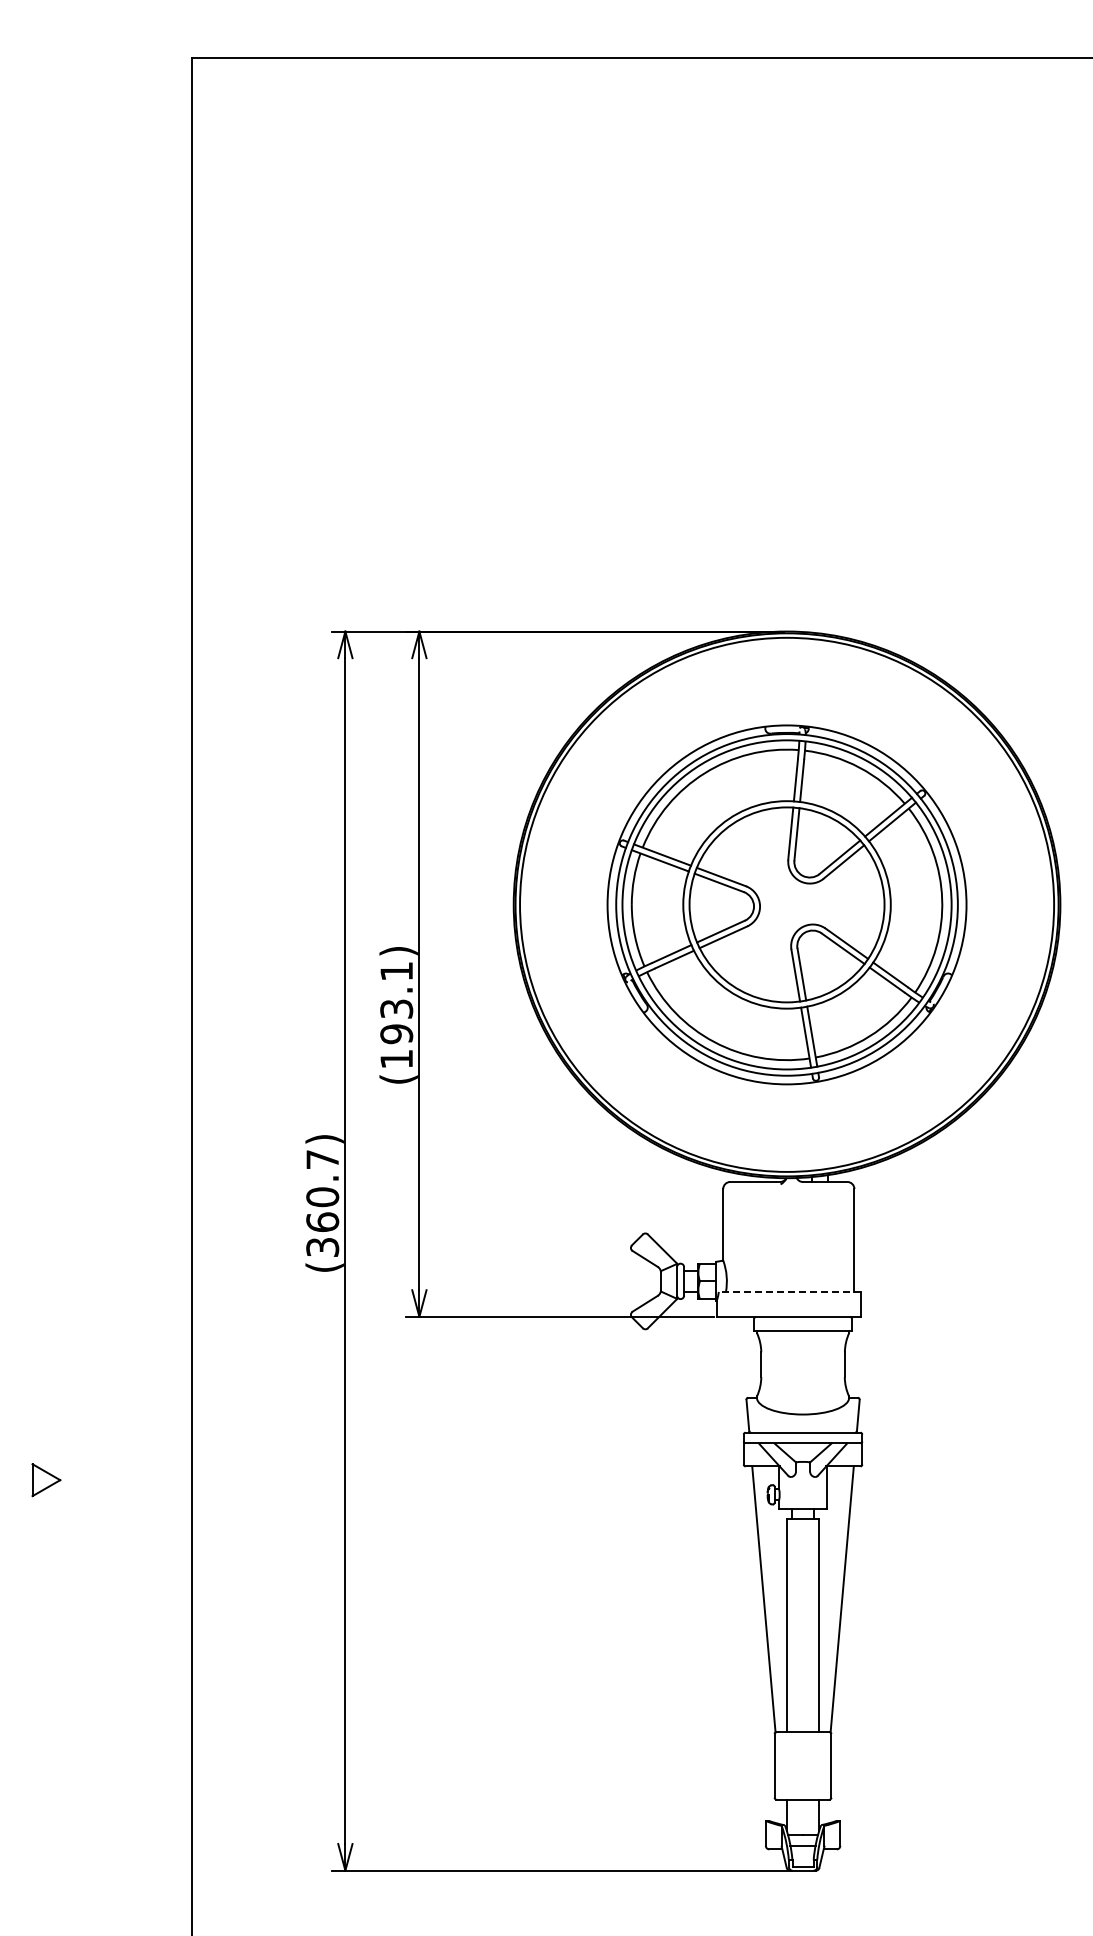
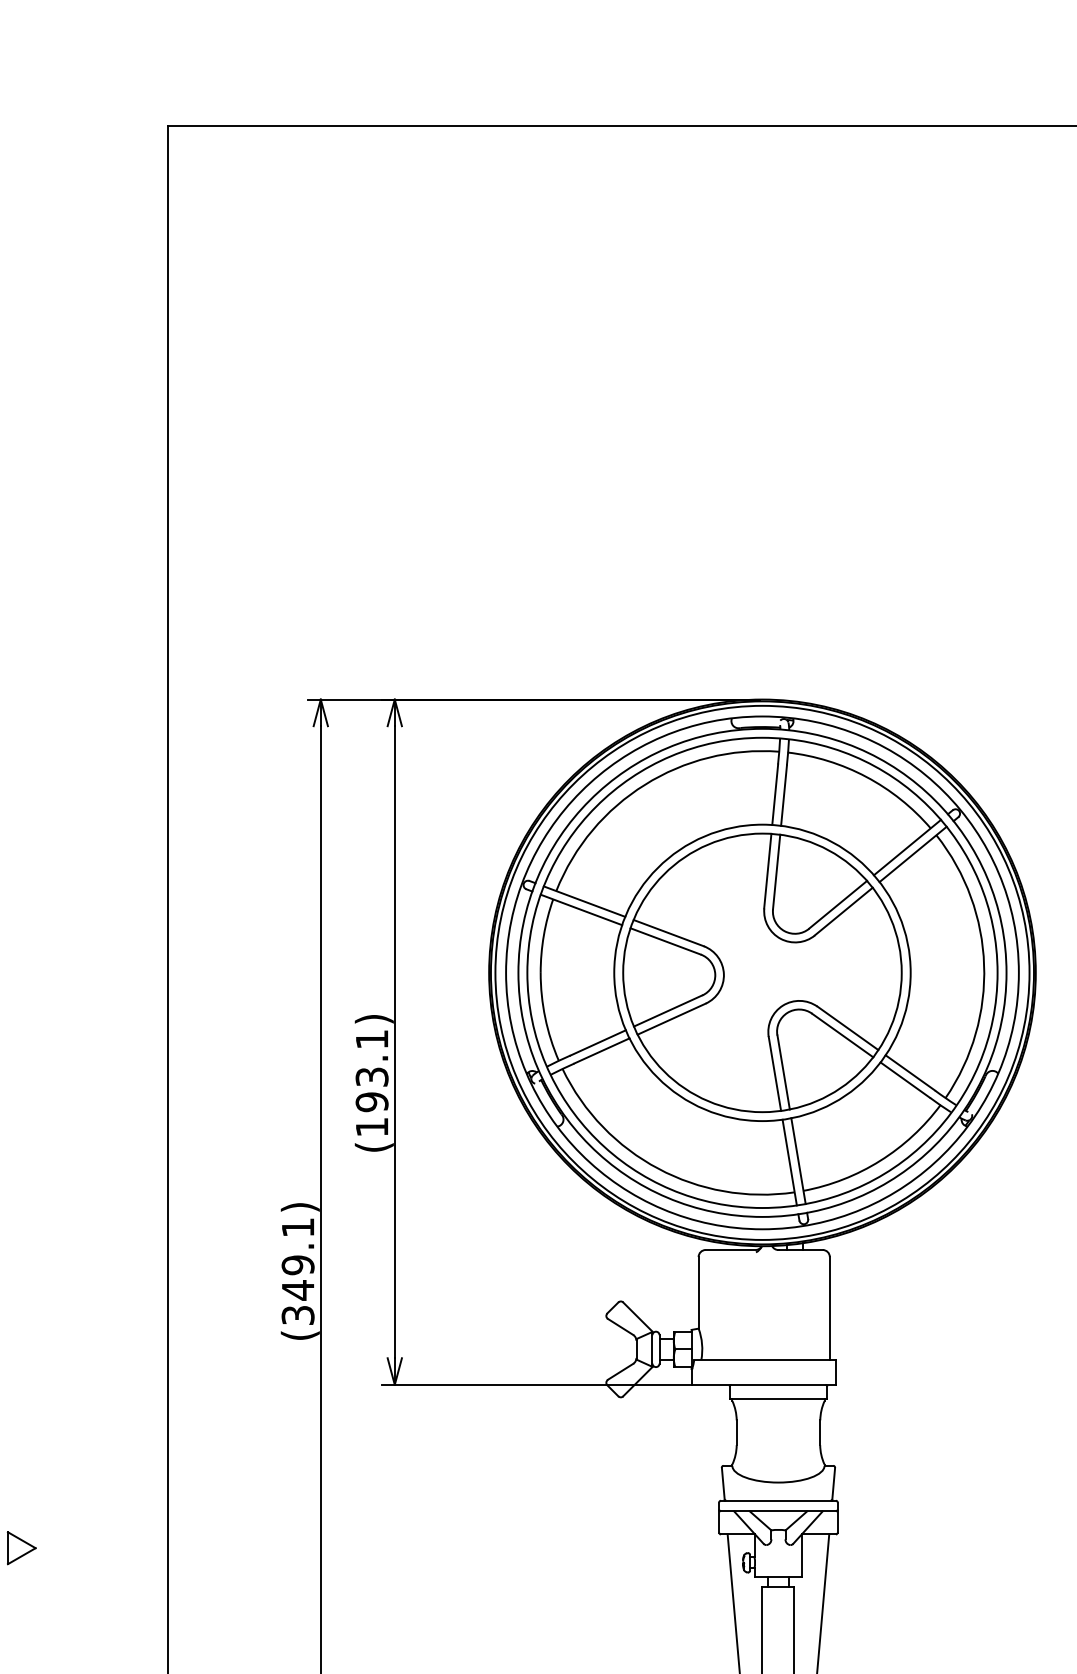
part: (786, 904) -> (761, 972), size x1.43
text: (322, 1191) -> (297, 1259), (360.7) -> (349.1)
line: (789, 1292) -> (764, 1360), dashed -> solid

